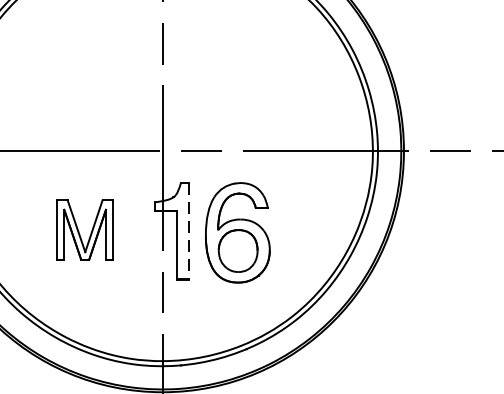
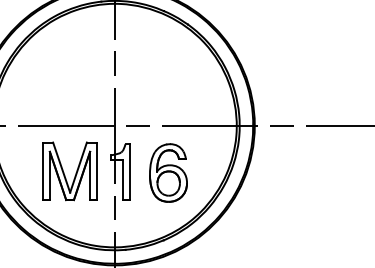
part: (84, 230) -> (69, 171), size x1.67
line: (189, 231) -> (130, 172), dashed -> solid
part: (237, 231) -> (168, 172), moved

